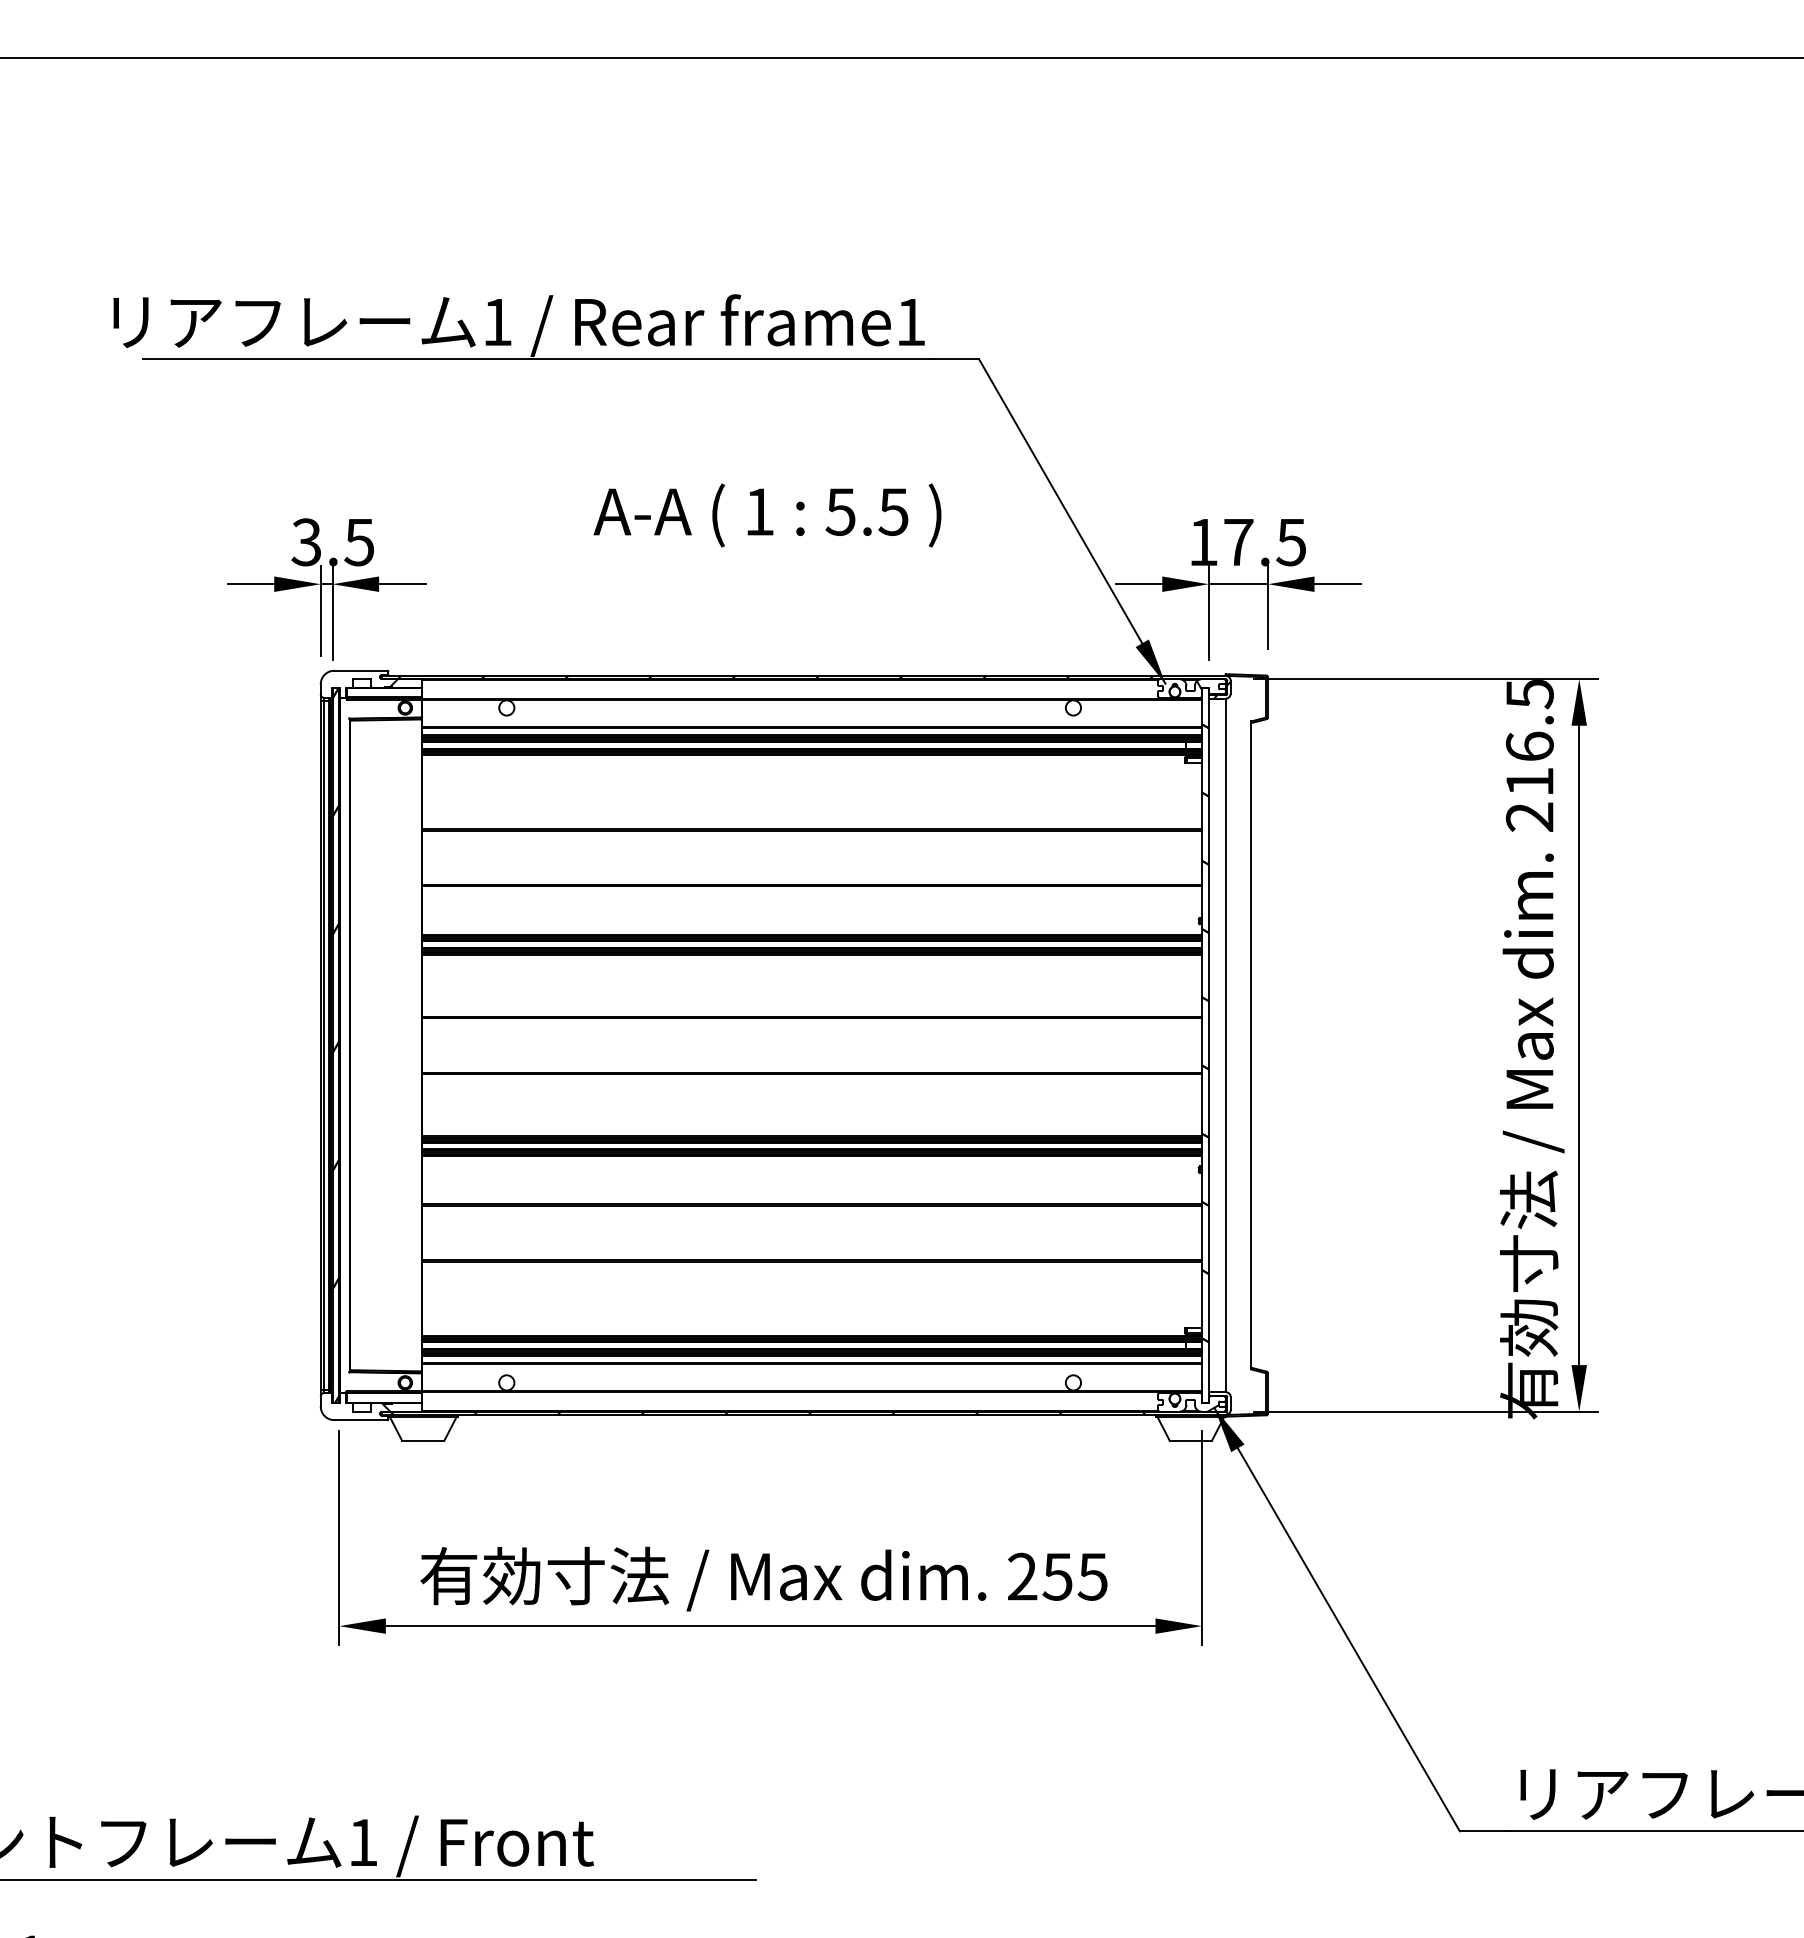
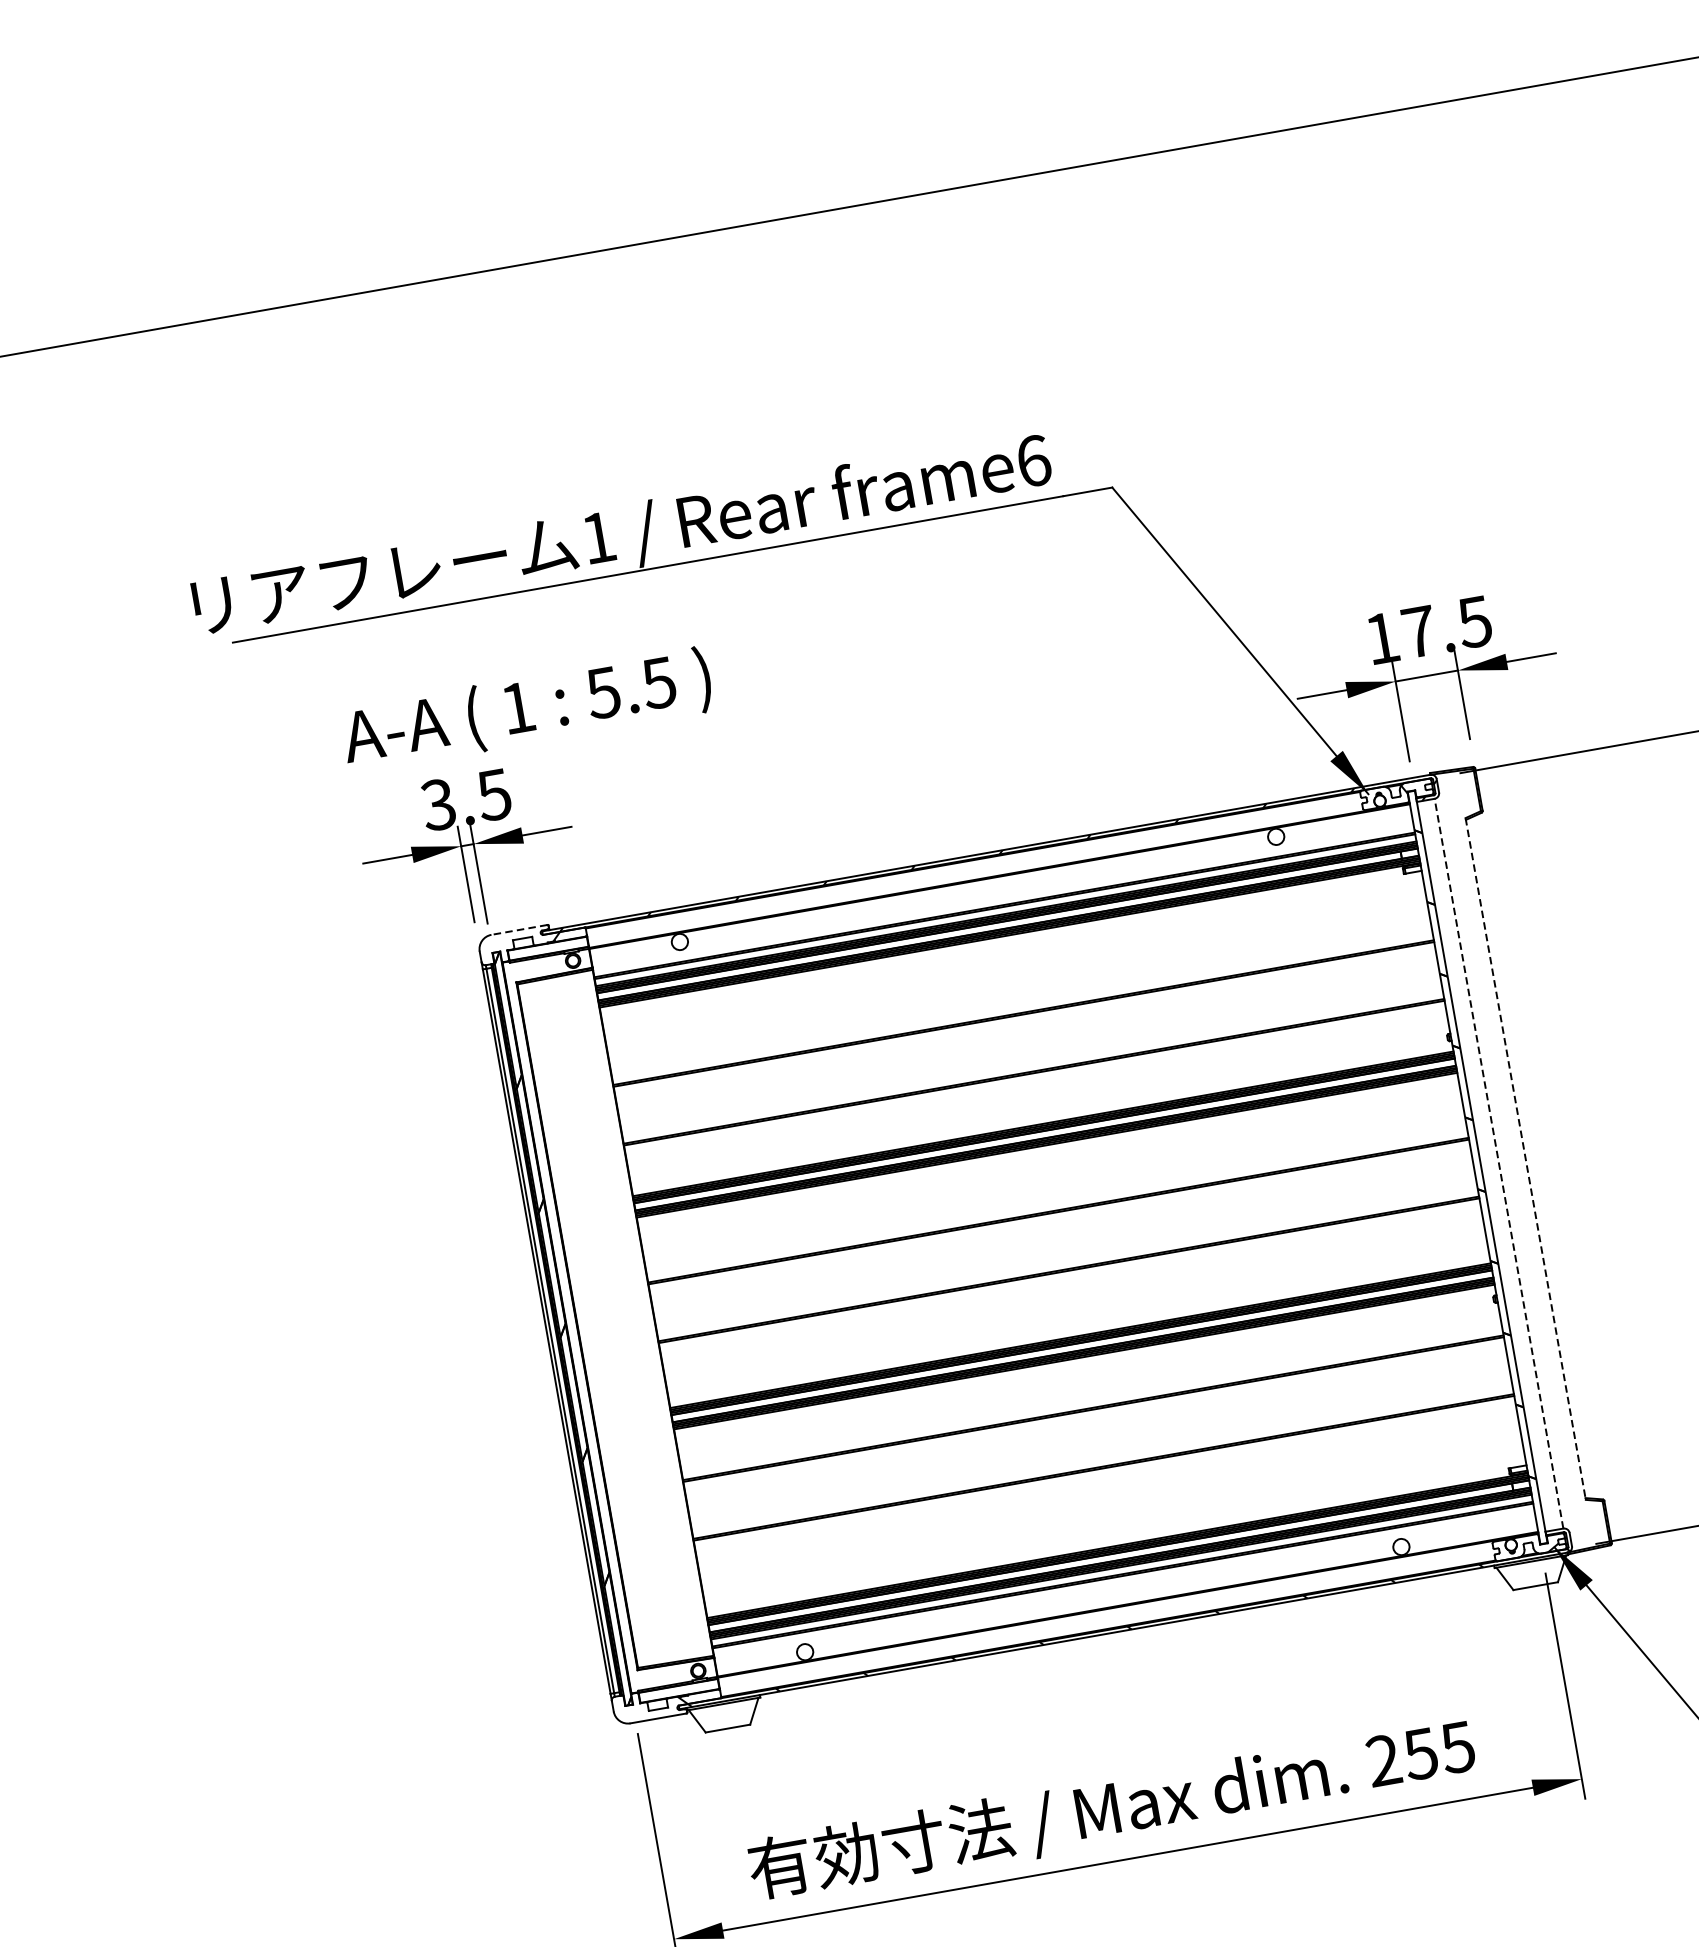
text: (911, 322) -> (1034, 461), frame1 -> frame6
text: (767, 515) -> (526, 710), moved
line: (360, 670) -> (519, 929), solid -> dashed
line: (1225, 1045) -> (1498, 1163), solid -> dashed
line: (1251, 1045) -> (1526, 1158), solid -> dashed

